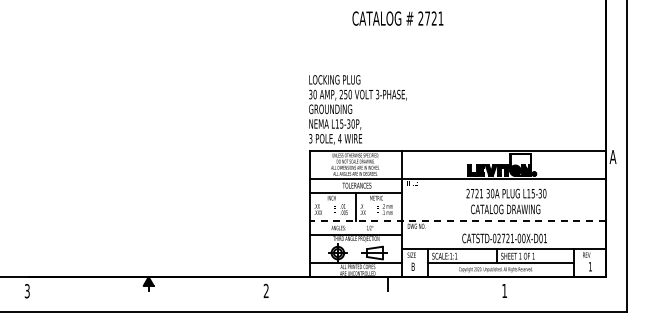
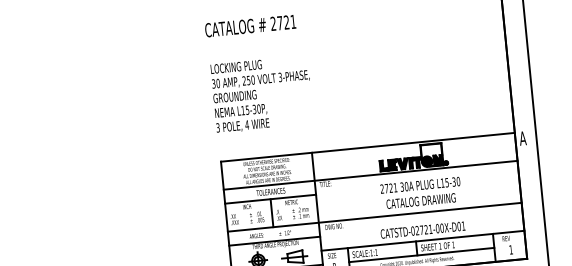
text: (397, 18) -> (250, 26), moved
text: (357, 109) -> (261, 94), moved
line: (457, 220) -> (374, 216), dashed -> solid

